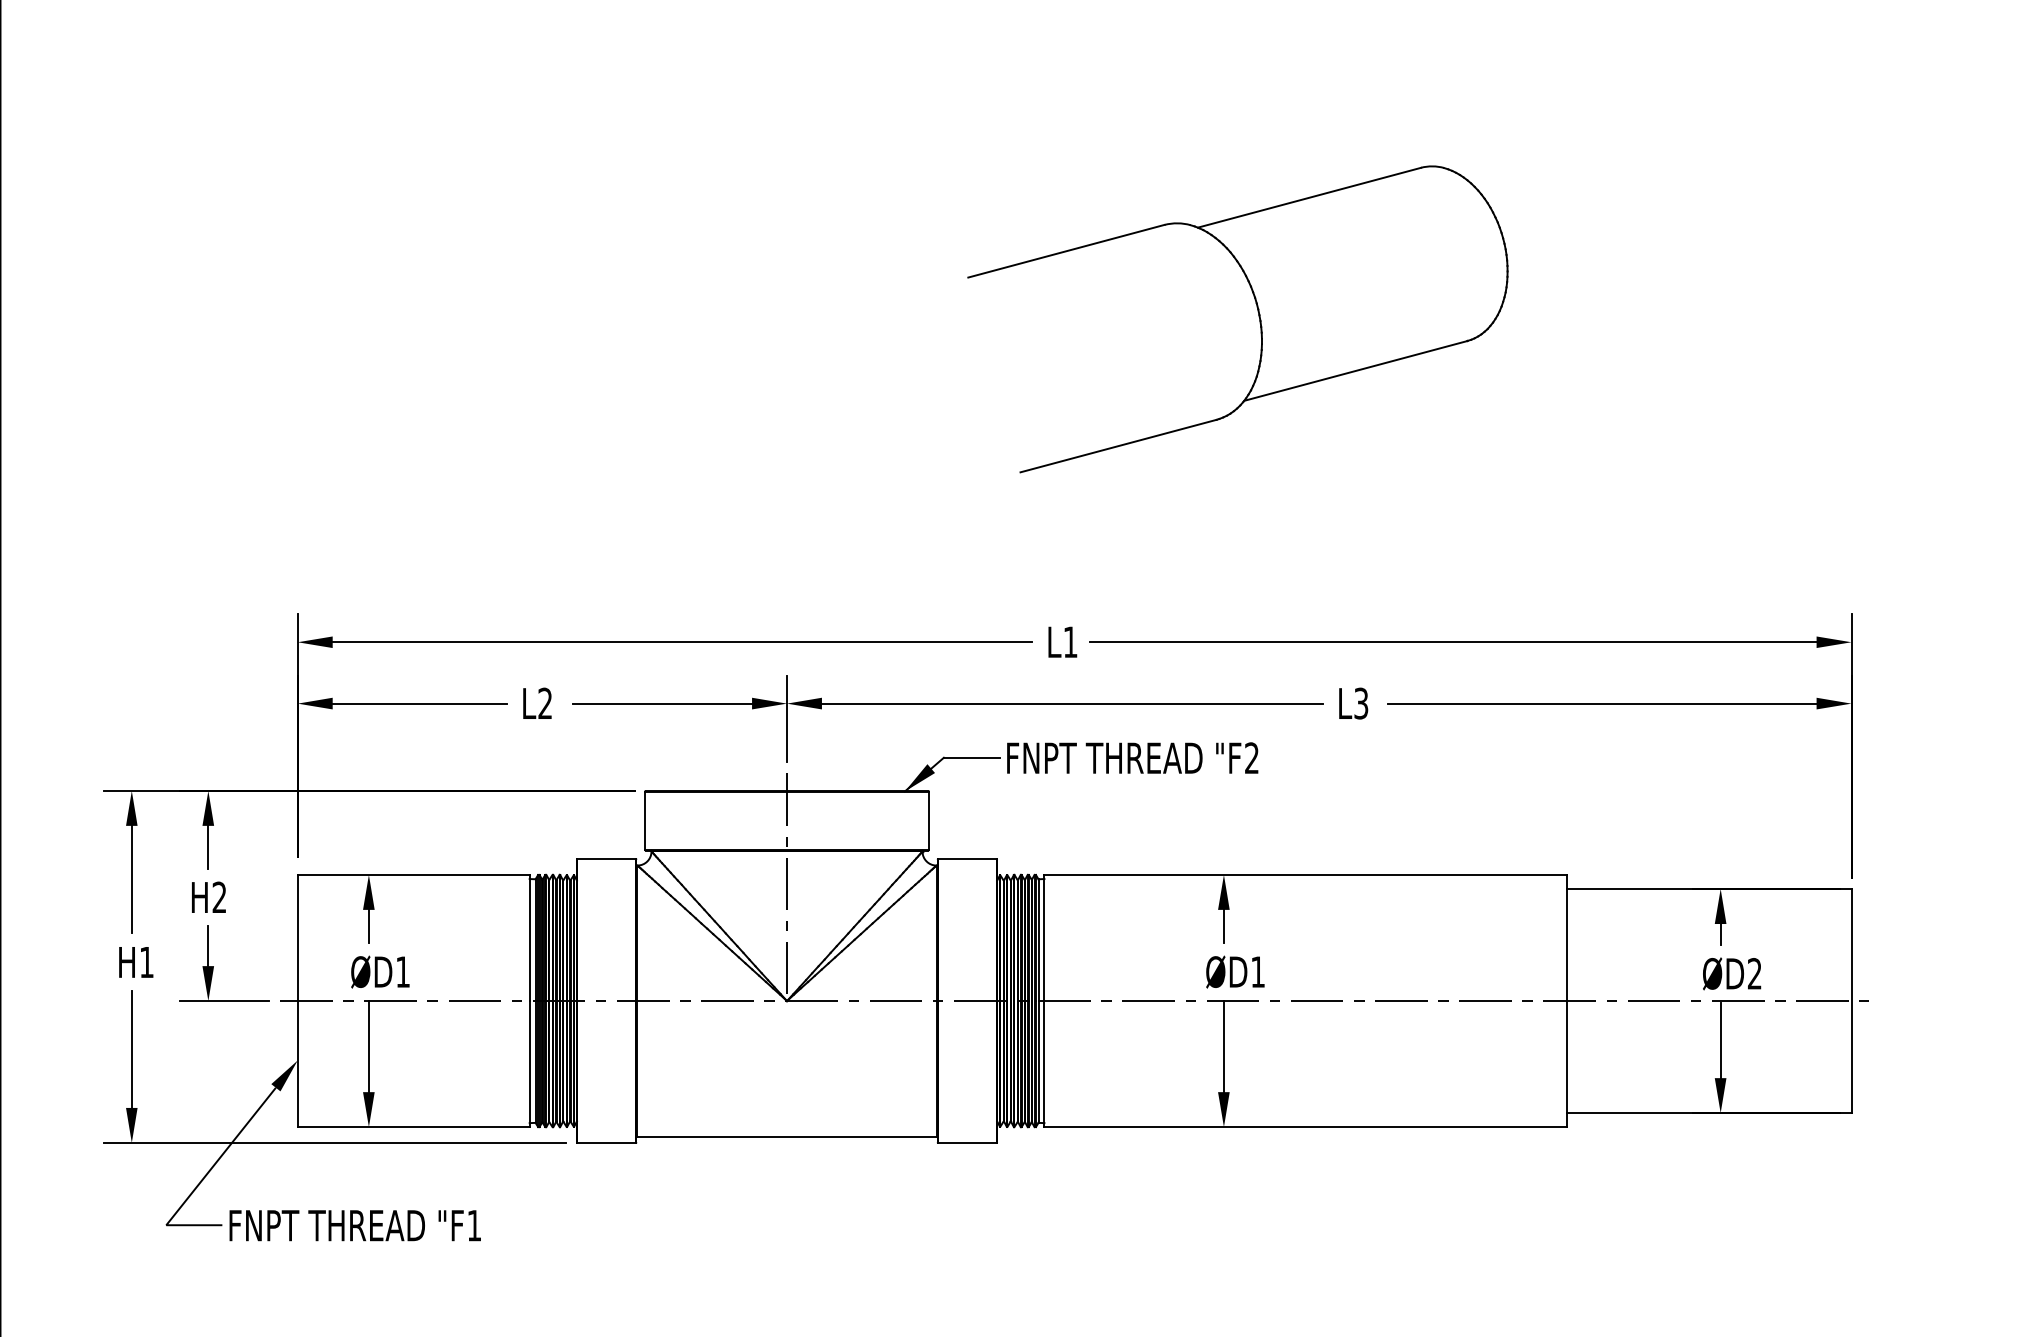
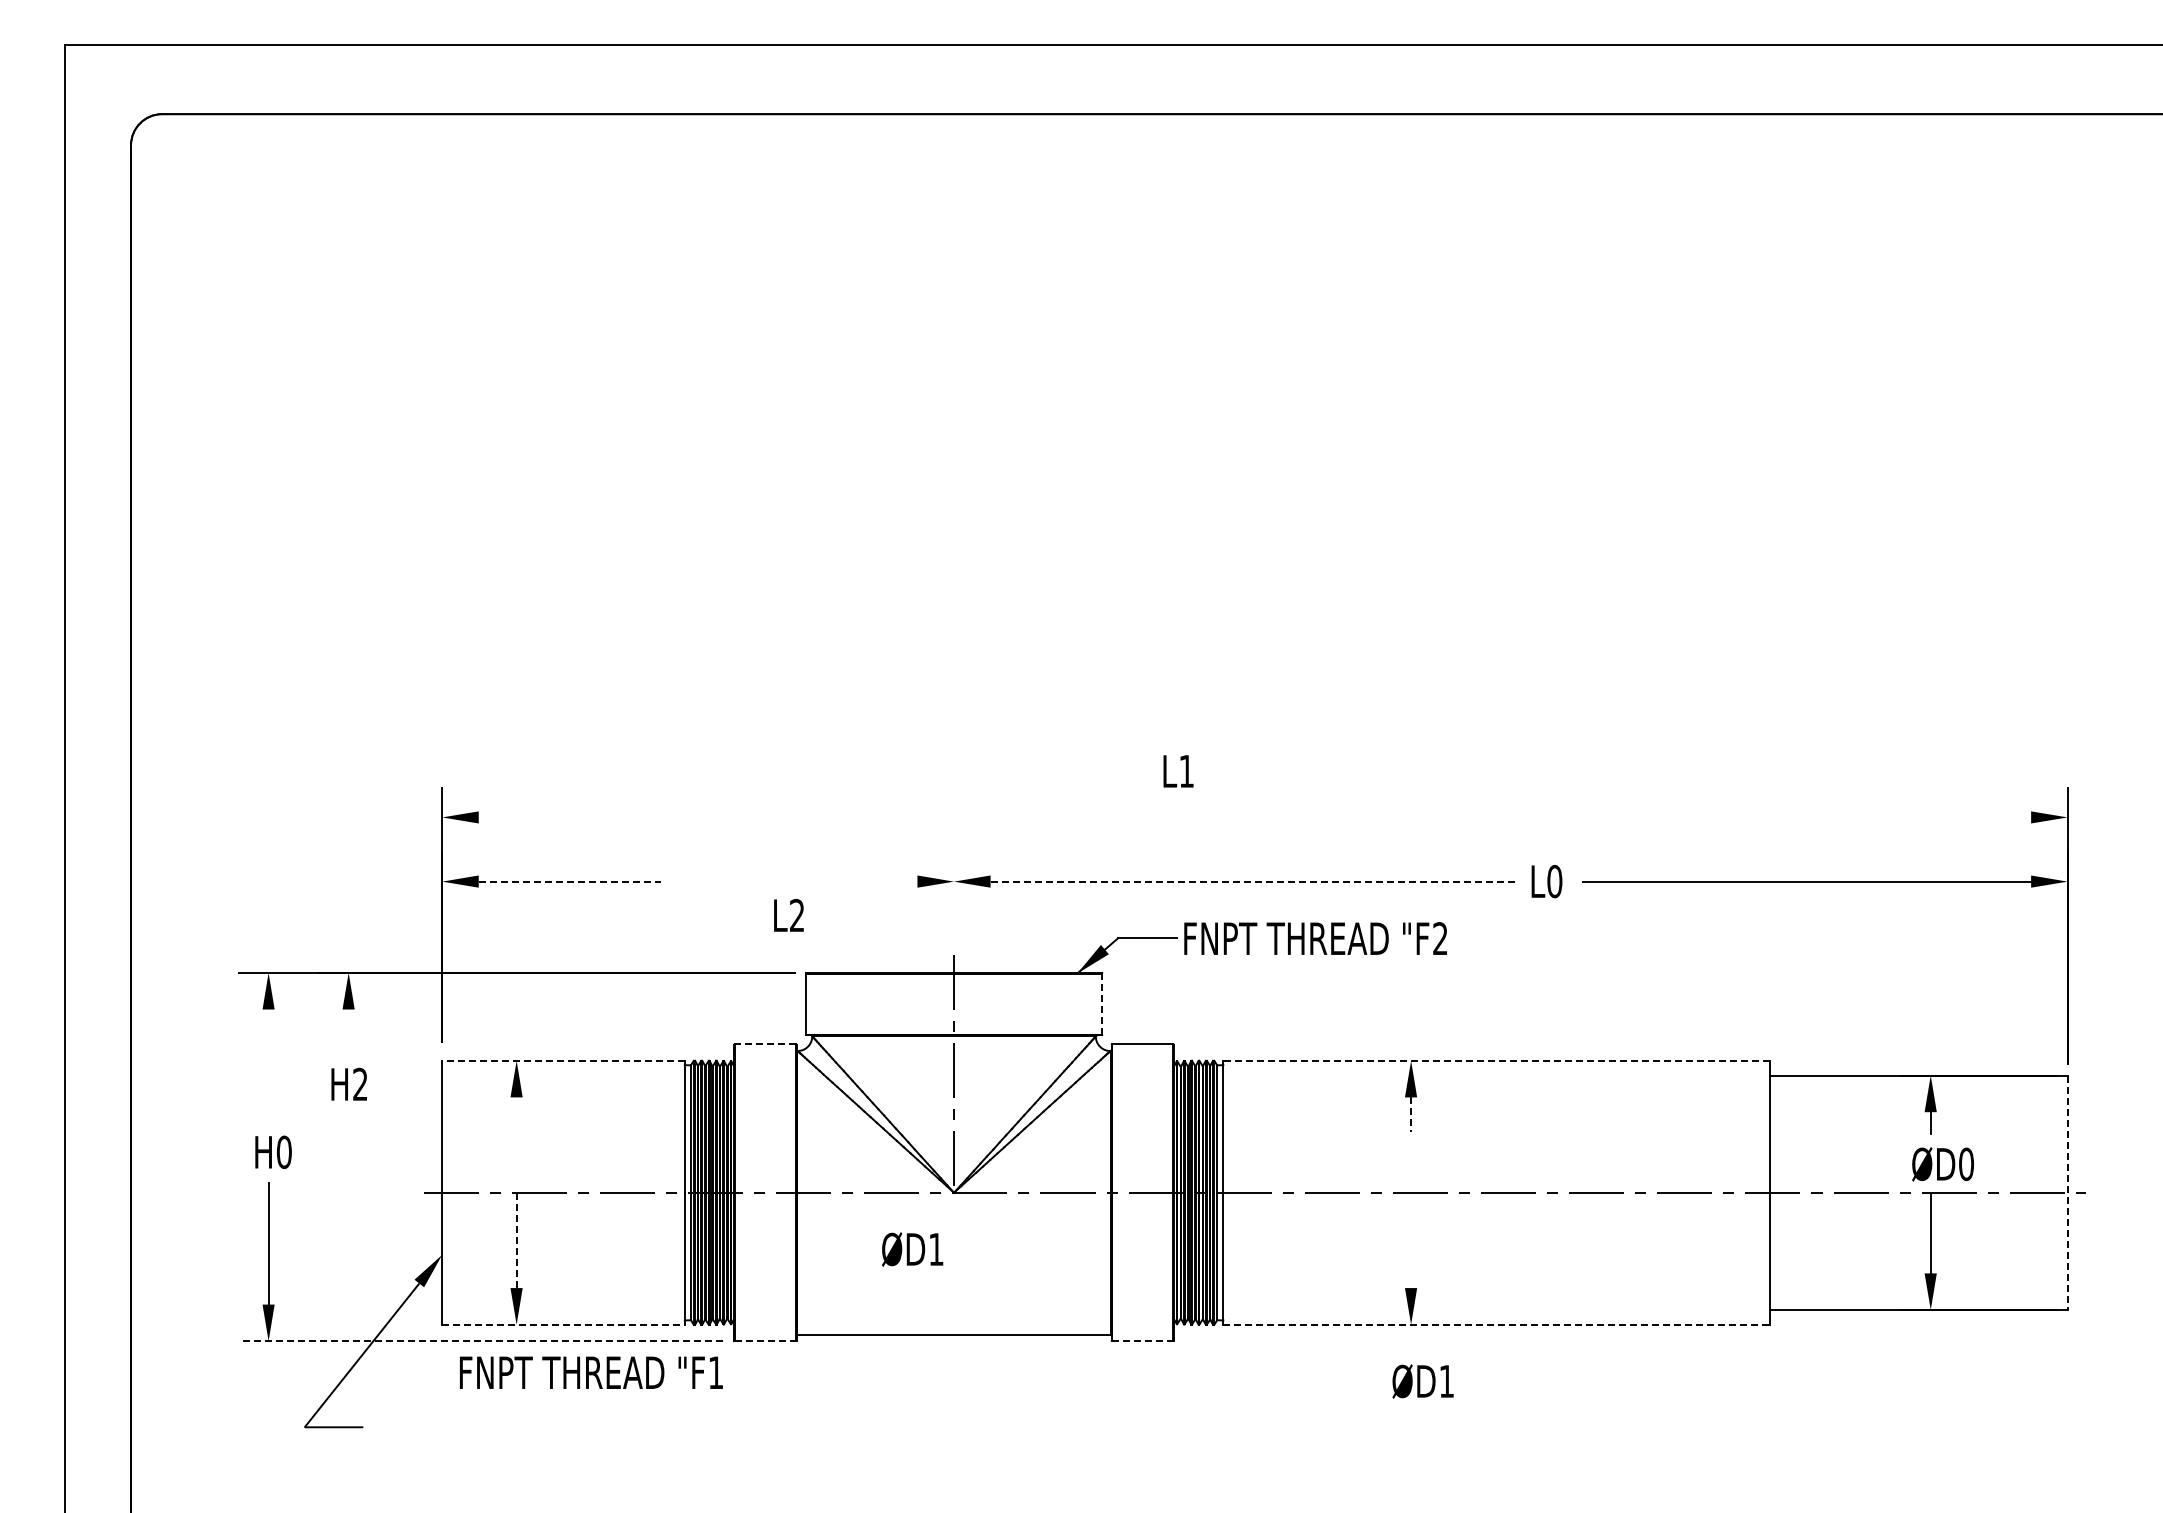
part: (1258, 318) -> (1447, 478), removed
line: (682, 642) -> (844, 817), removed
text: (1062, 642) -> (1178, 771), moved
line: (1453, 642) -> (1651, 817), removed
line: (420, 703) -> (570, 881), solid -> dashed
text: (537, 703) -> (788, 915), moved
line: (662, 703) -> (823, 881), removed
line: (1073, 703) -> (1253, 881), solid -> dashed
text: (1361, 703) -> (1554, 881), L3 -> L0
line: (787, 718) -> (954, 897), removed
line: (928, 821) -> (1102, 1004), solid -> dashed
line: (208, 846) -> (348, 1031), removed
line: (606, 859) -> (765, 1044), solid -> dashed
line: (413, 874) -> (563, 1060), solid -> dashed
line: (1305, 874) -> (1496, 1060), solid -> dashed
line: (131, 879) -> (268, 1065), removed
line: (368, 926) -> (516, 1114), removed
line: (1224, 927) -> (1411, 1115), solid -> dashed
text: (146, 962) -> (283, 1152), H1 -> H0
part: (213, 966) -> (354, 1156), removed
text: (380, 972) -> (912, 1249), moved
text: (1234, 972) -> (1422, 1381), moved
text: (1754, 974) -> (1966, 1164), ØD2 -> ØD0
line: (1851, 1001) -> (2067, 1193), solid -> dashed
line: (368, 1046) -> (516, 1240), solid -> dashed
line: (1224, 1046) -> (1411, 1240), removed
line: (414, 1126) -> (564, 1324), solid -> dashed
line: (1306, 1126) -> (1497, 1324), solid -> dashed
line: (335, 1143) -> (481, 1341), solid -> dashed
line: (606, 1143) -> (765, 1341), solid -> dashed
line: (967, 1143) -> (1142, 1341), solid -> dashed
text: (355, 1225) -> (591, 1372), moved

